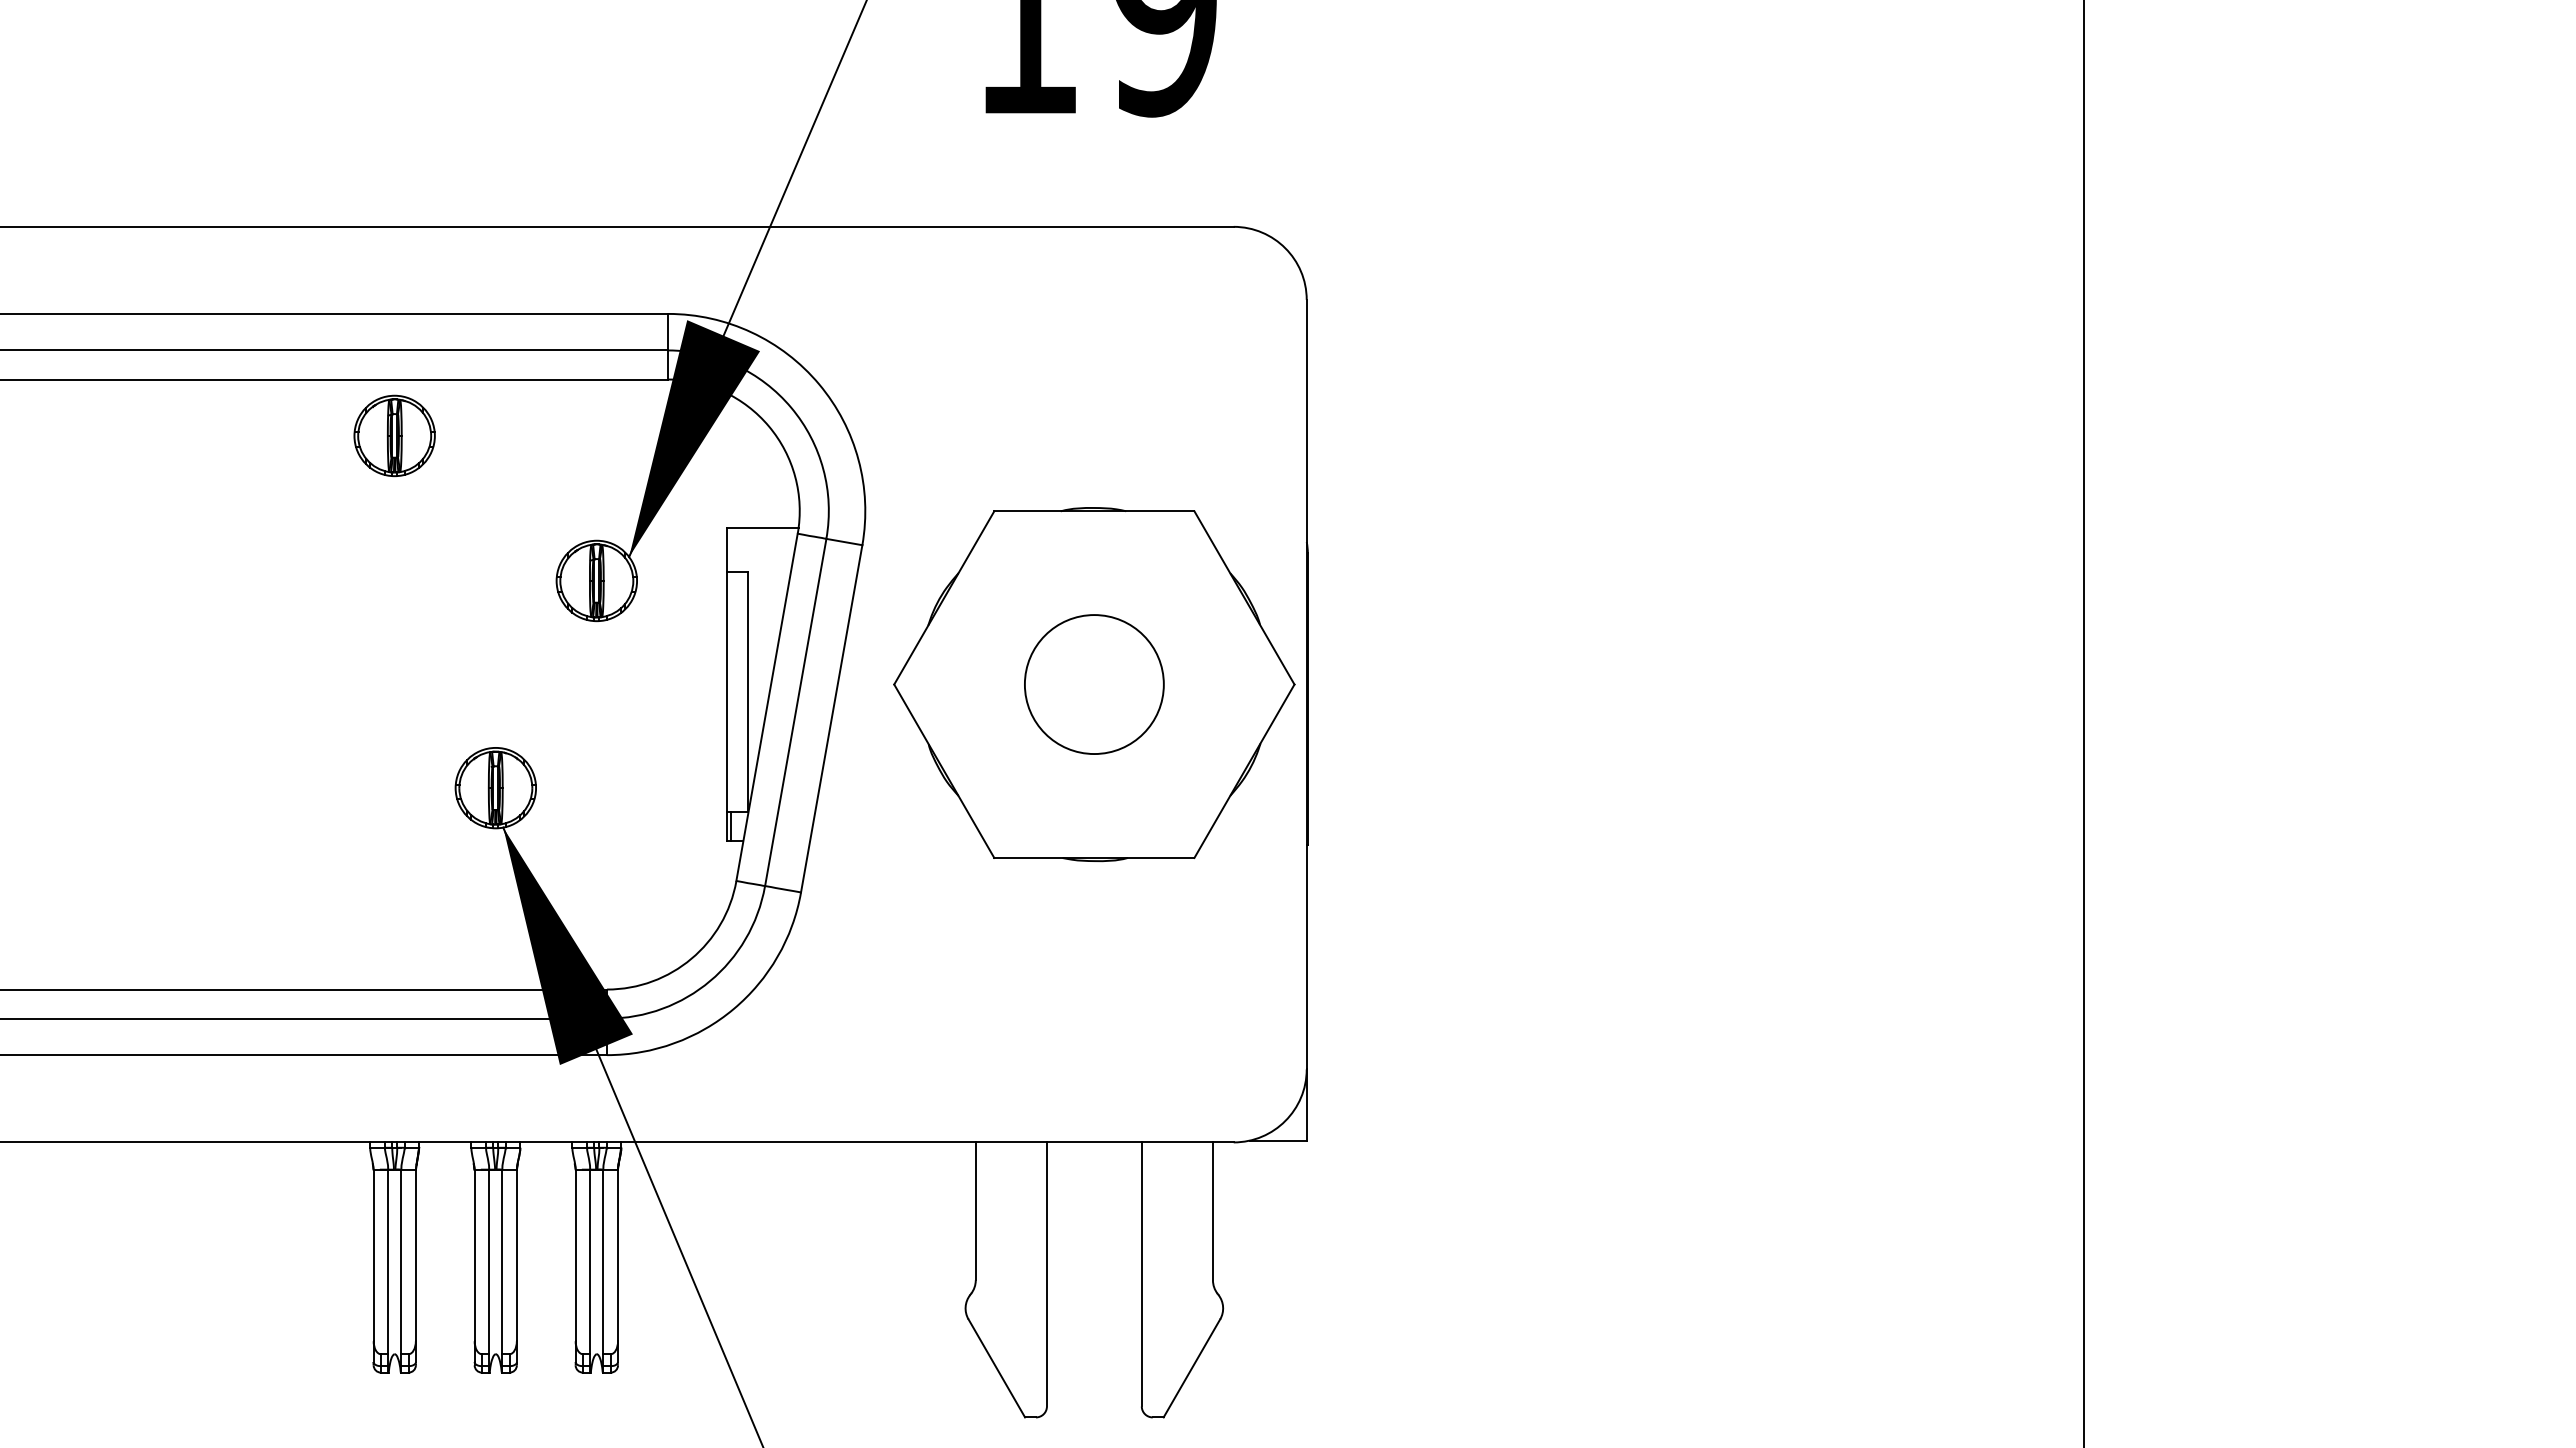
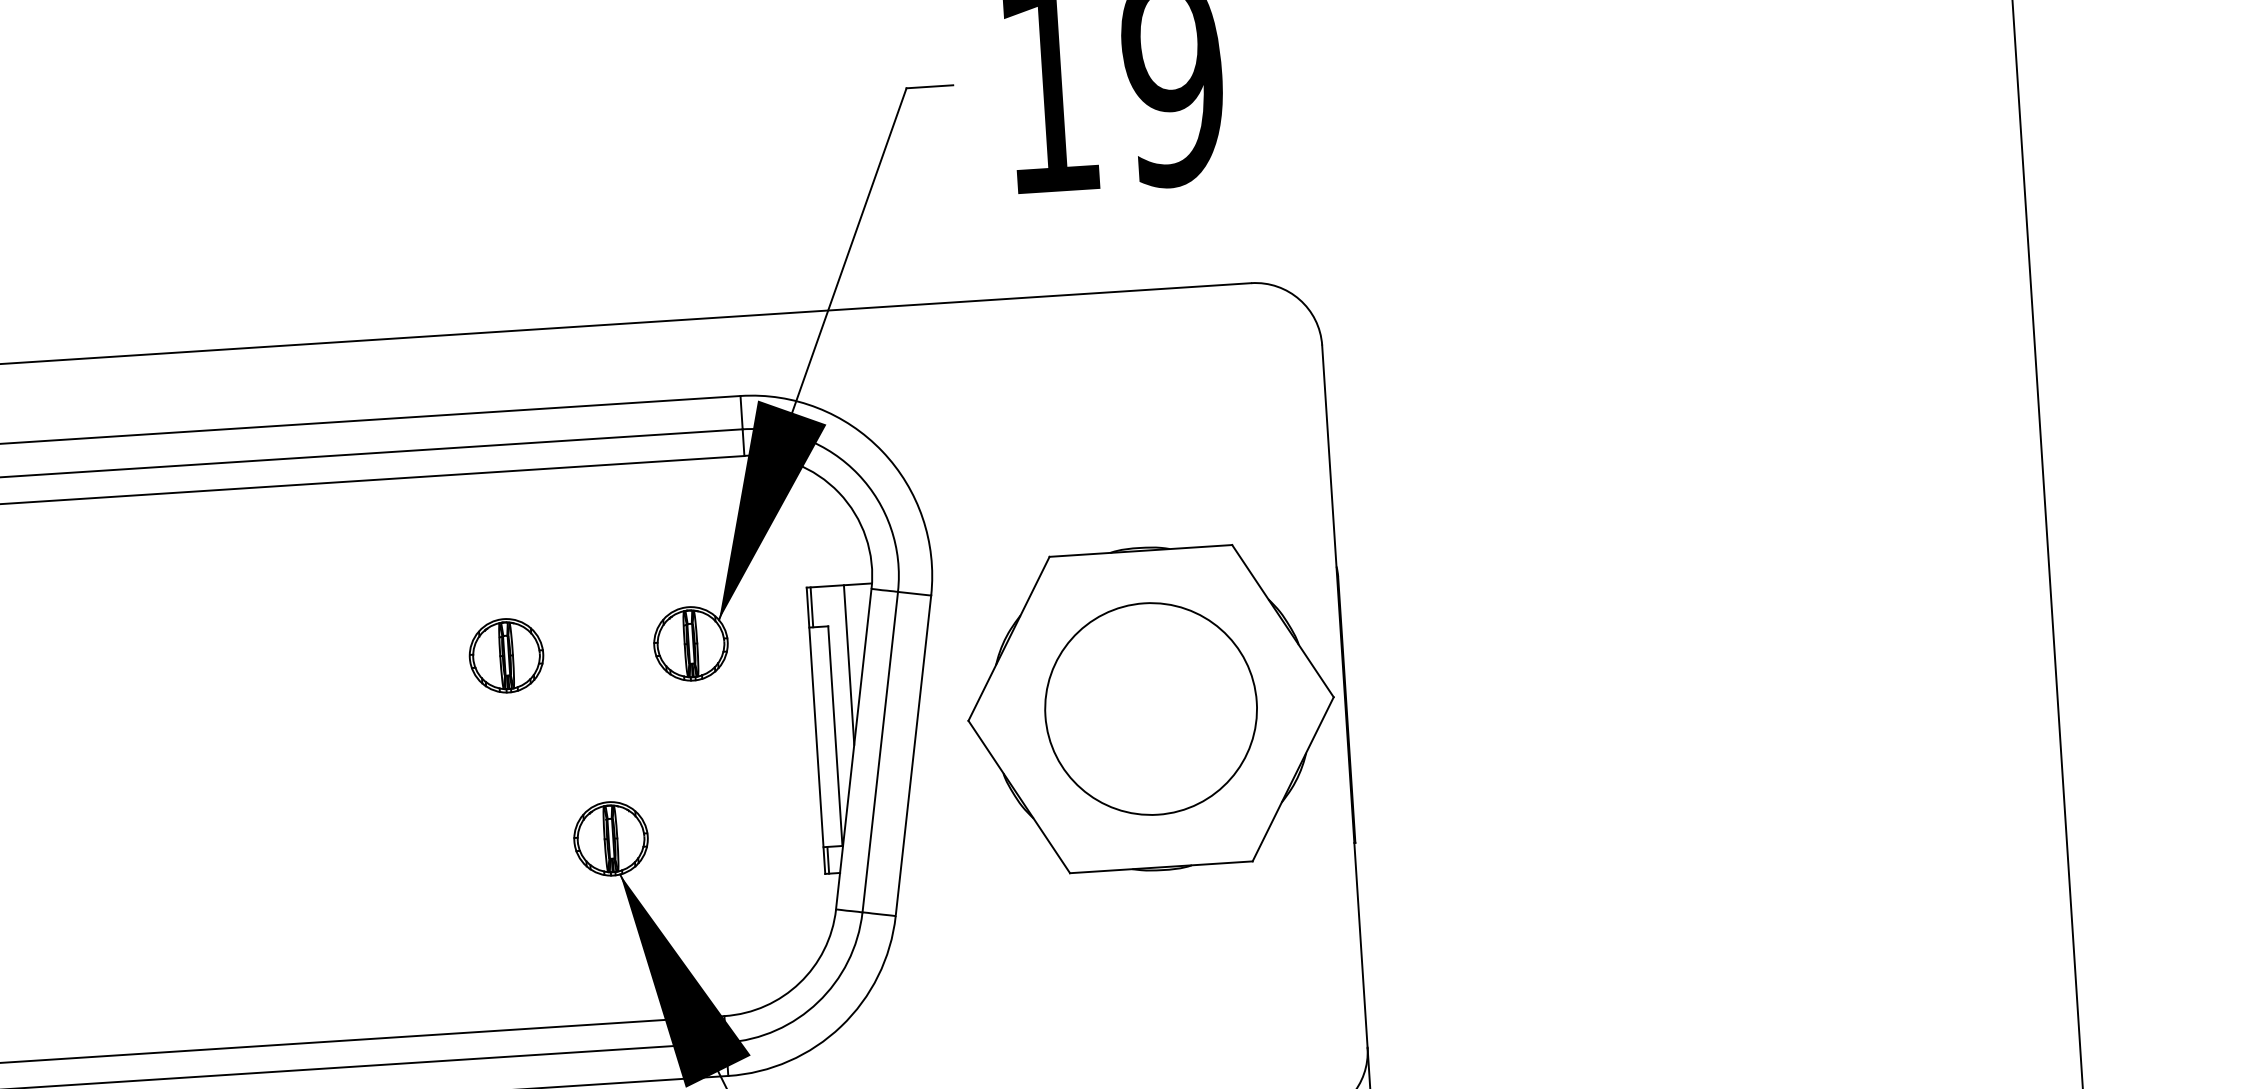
part: (394, 435) -> (506, 655), moved
line: (731, 549) -> (812, 607), added
line: (767, 614) -> (848, 664), added
circle: (1094, 684) -> (1151, 708), size x1.67

